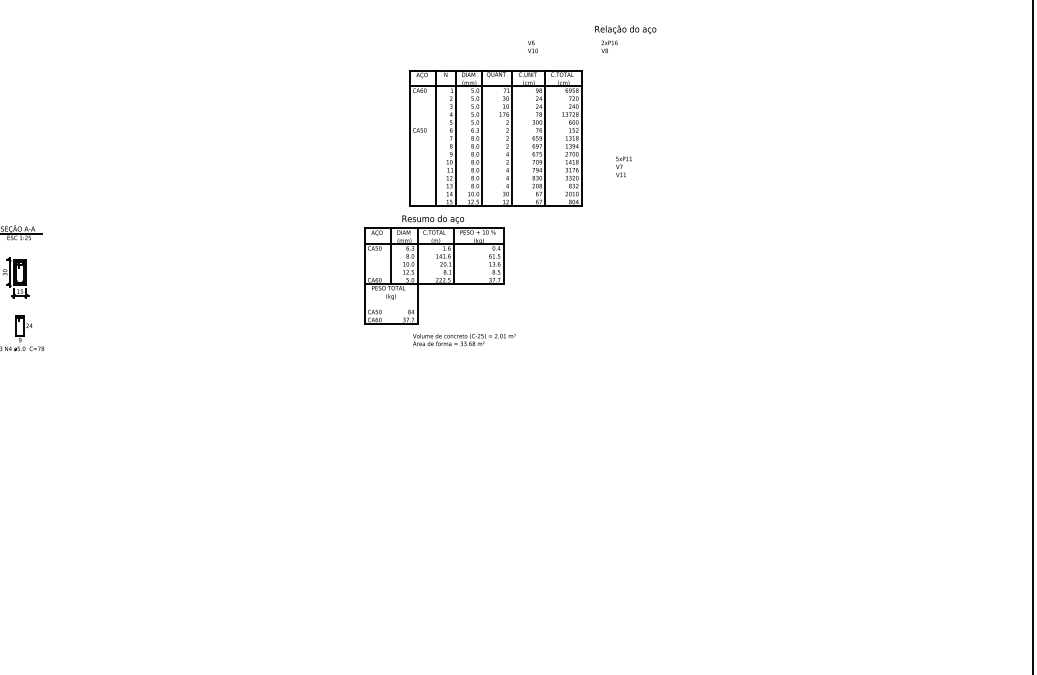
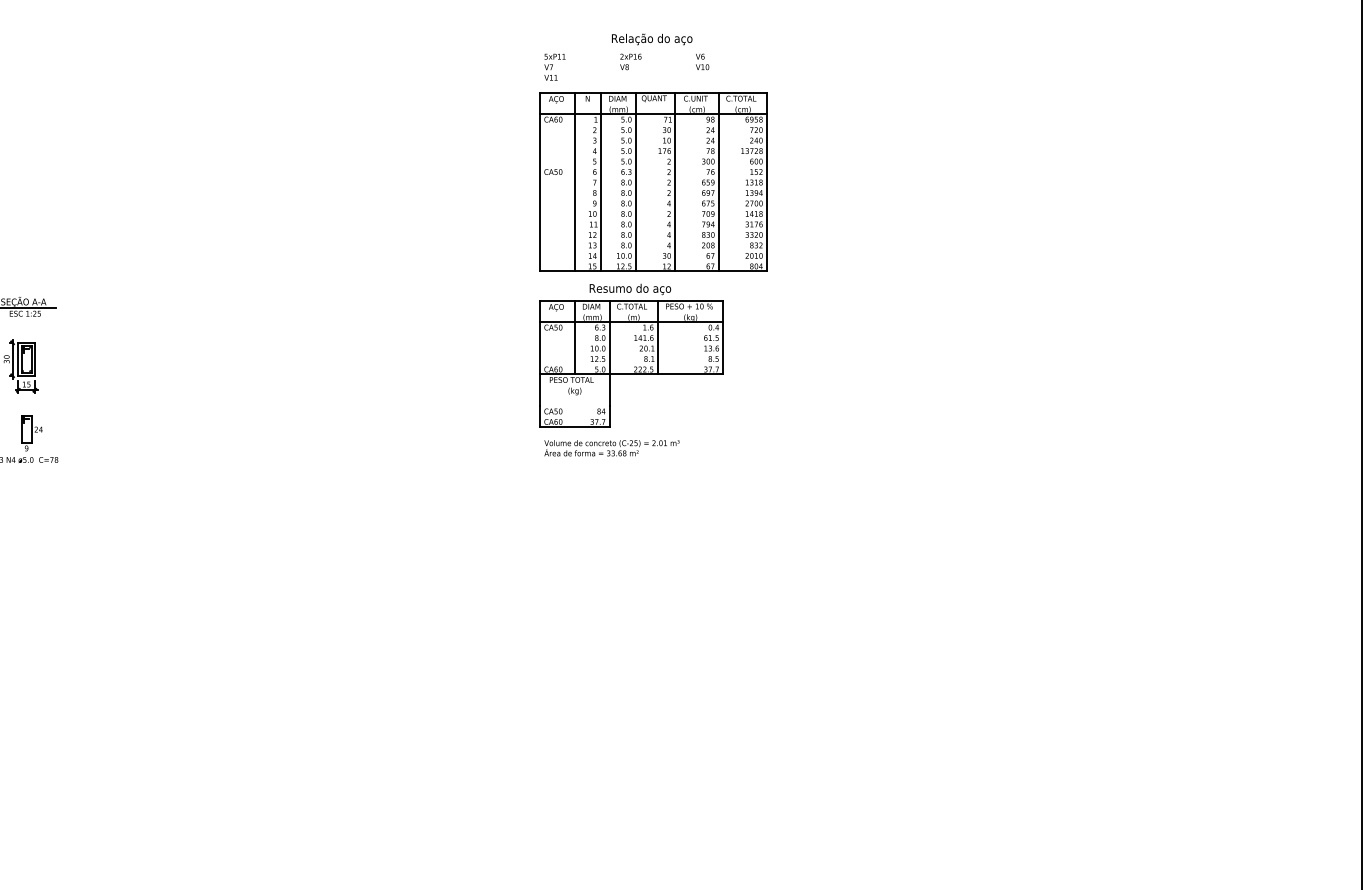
text: (625, 39) -> (651, 52), moved
text: (623, 166) -> (554, 66), moved
part: (434, 269) -> (632, 355), moved

